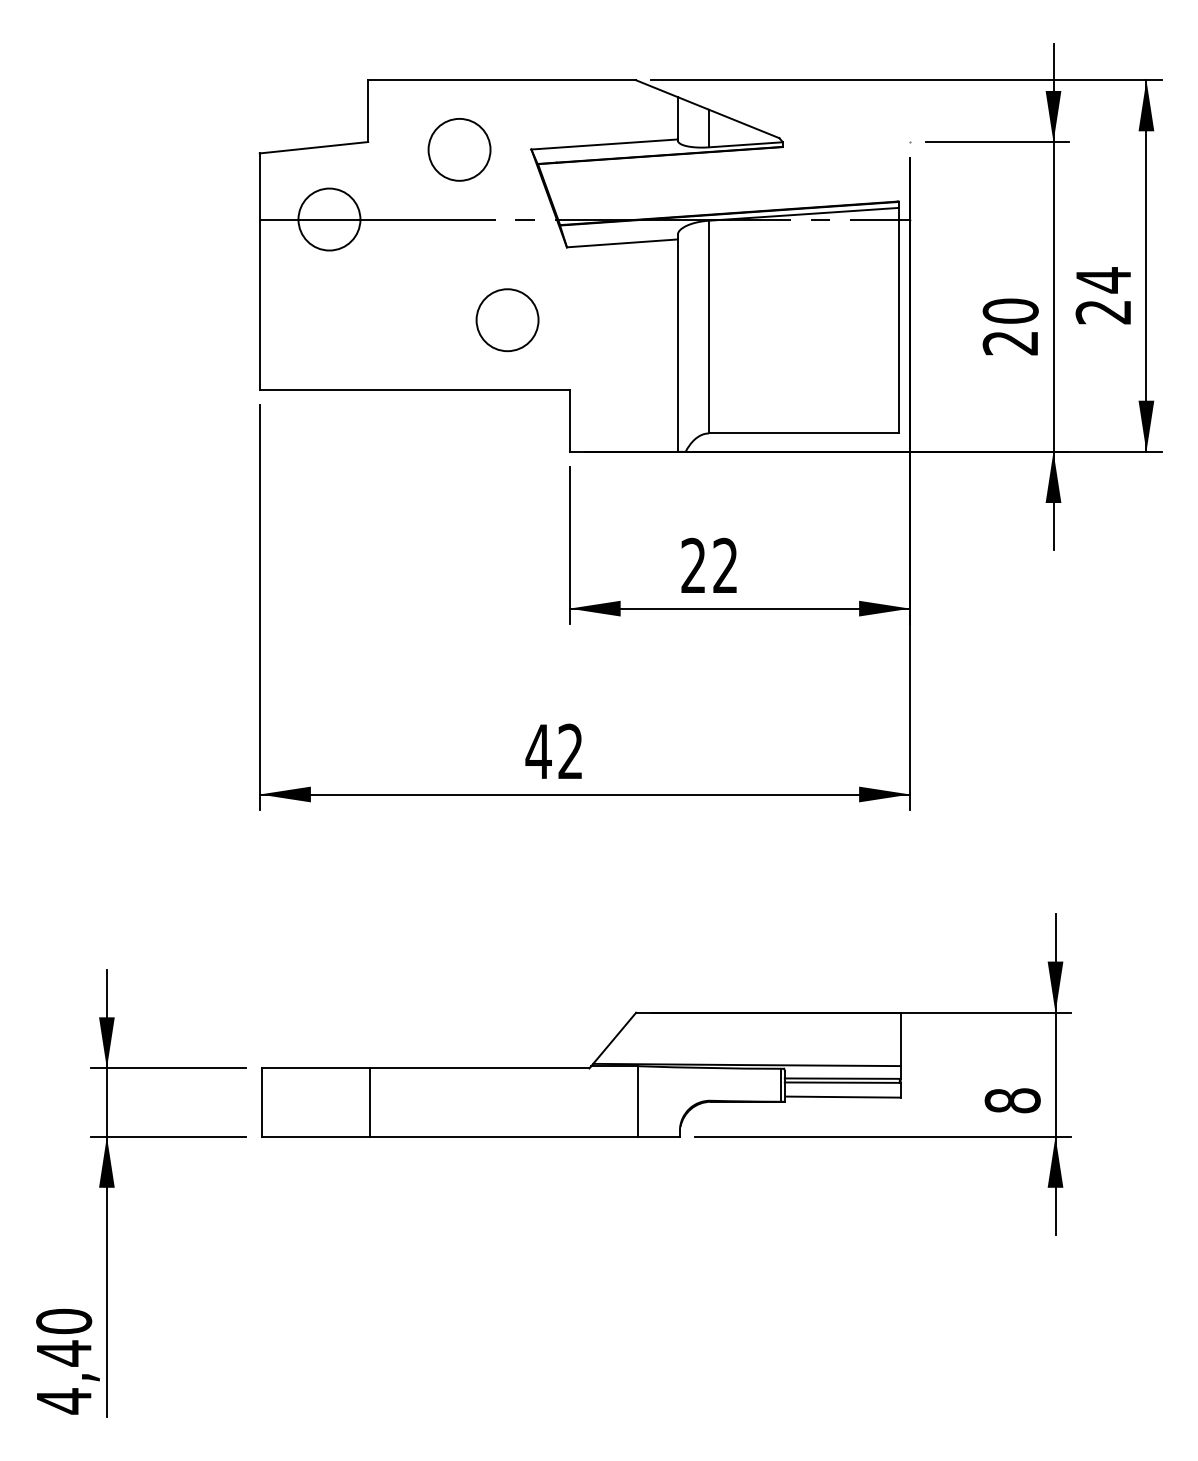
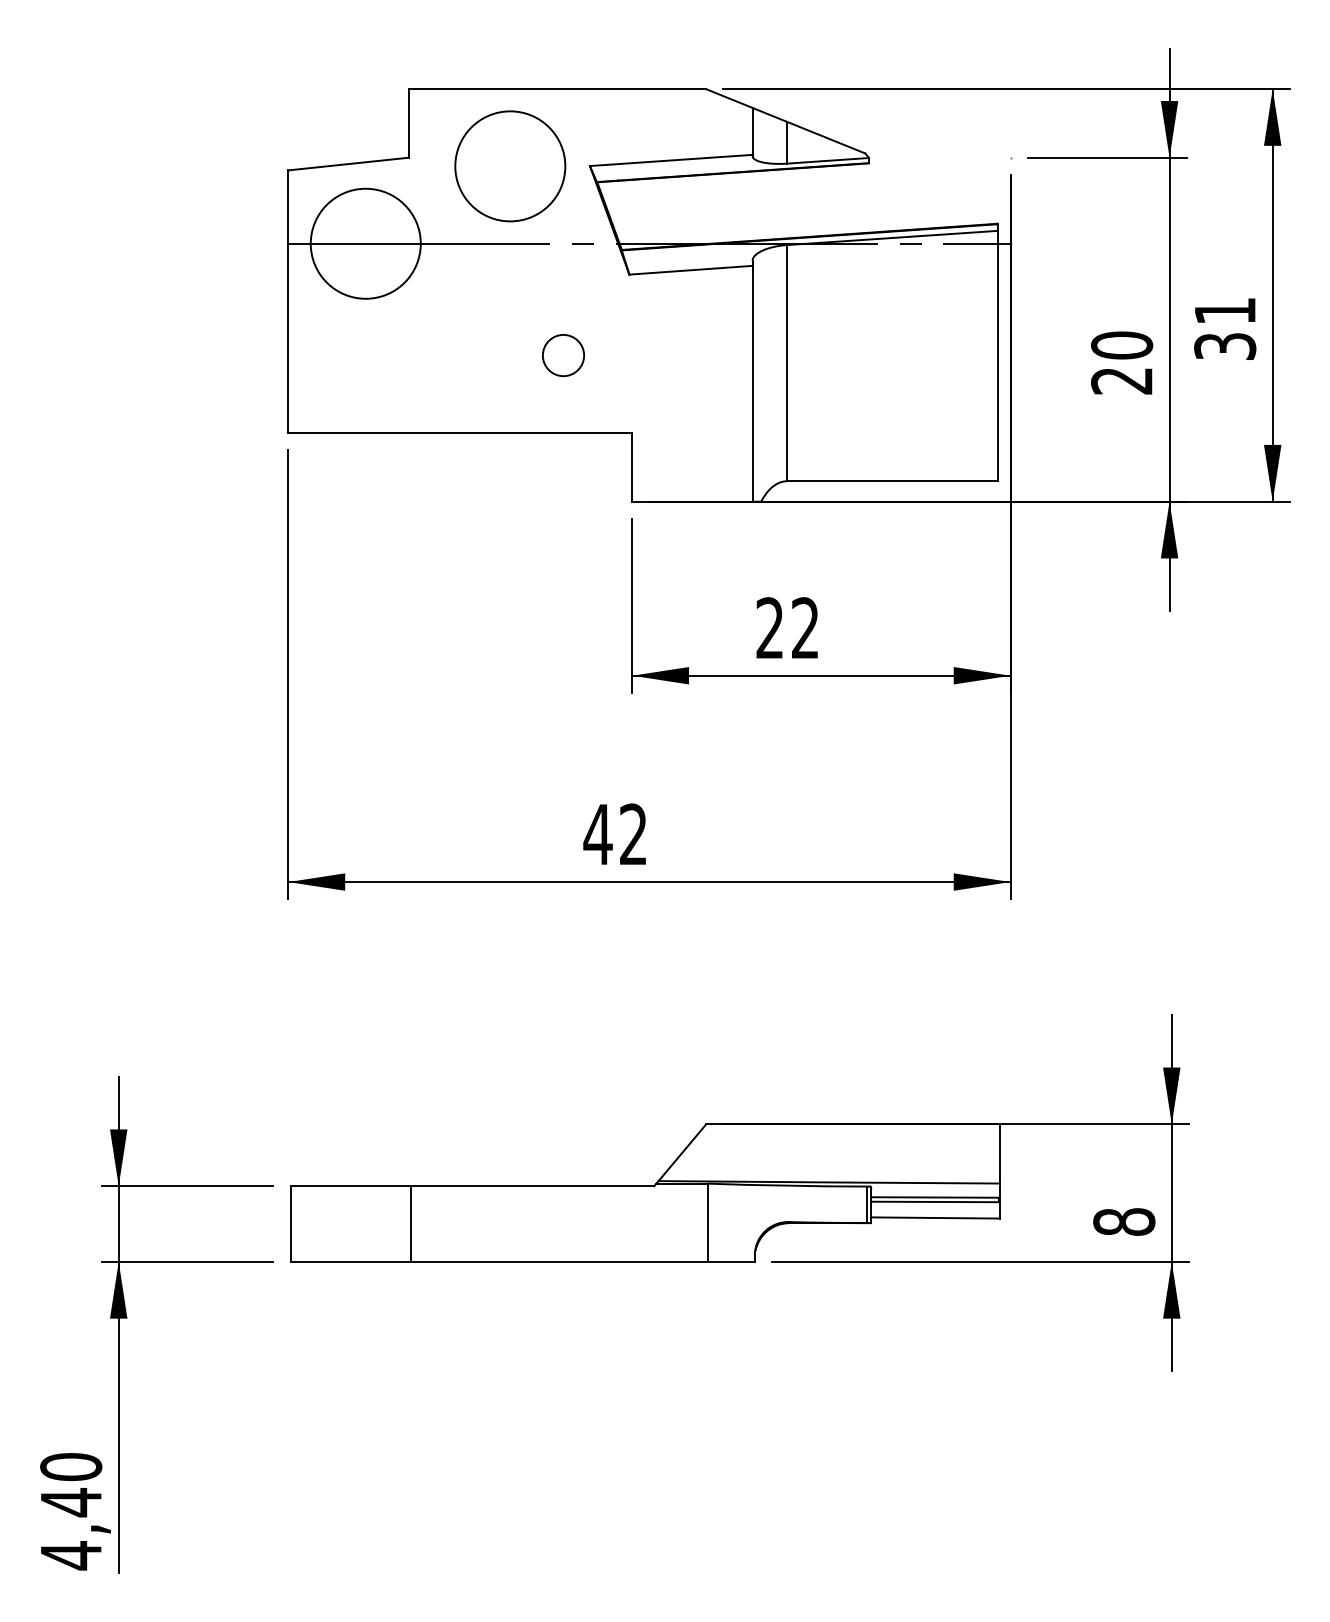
circle: (458, 149) -> (509, 166), size x1.6
circle: (329, 219) -> (365, 243), size x1.6
text: (1103, 295) -> (1225, 328), 24 -> 31
circle: (507, 320) -> (563, 355), size x0.6

